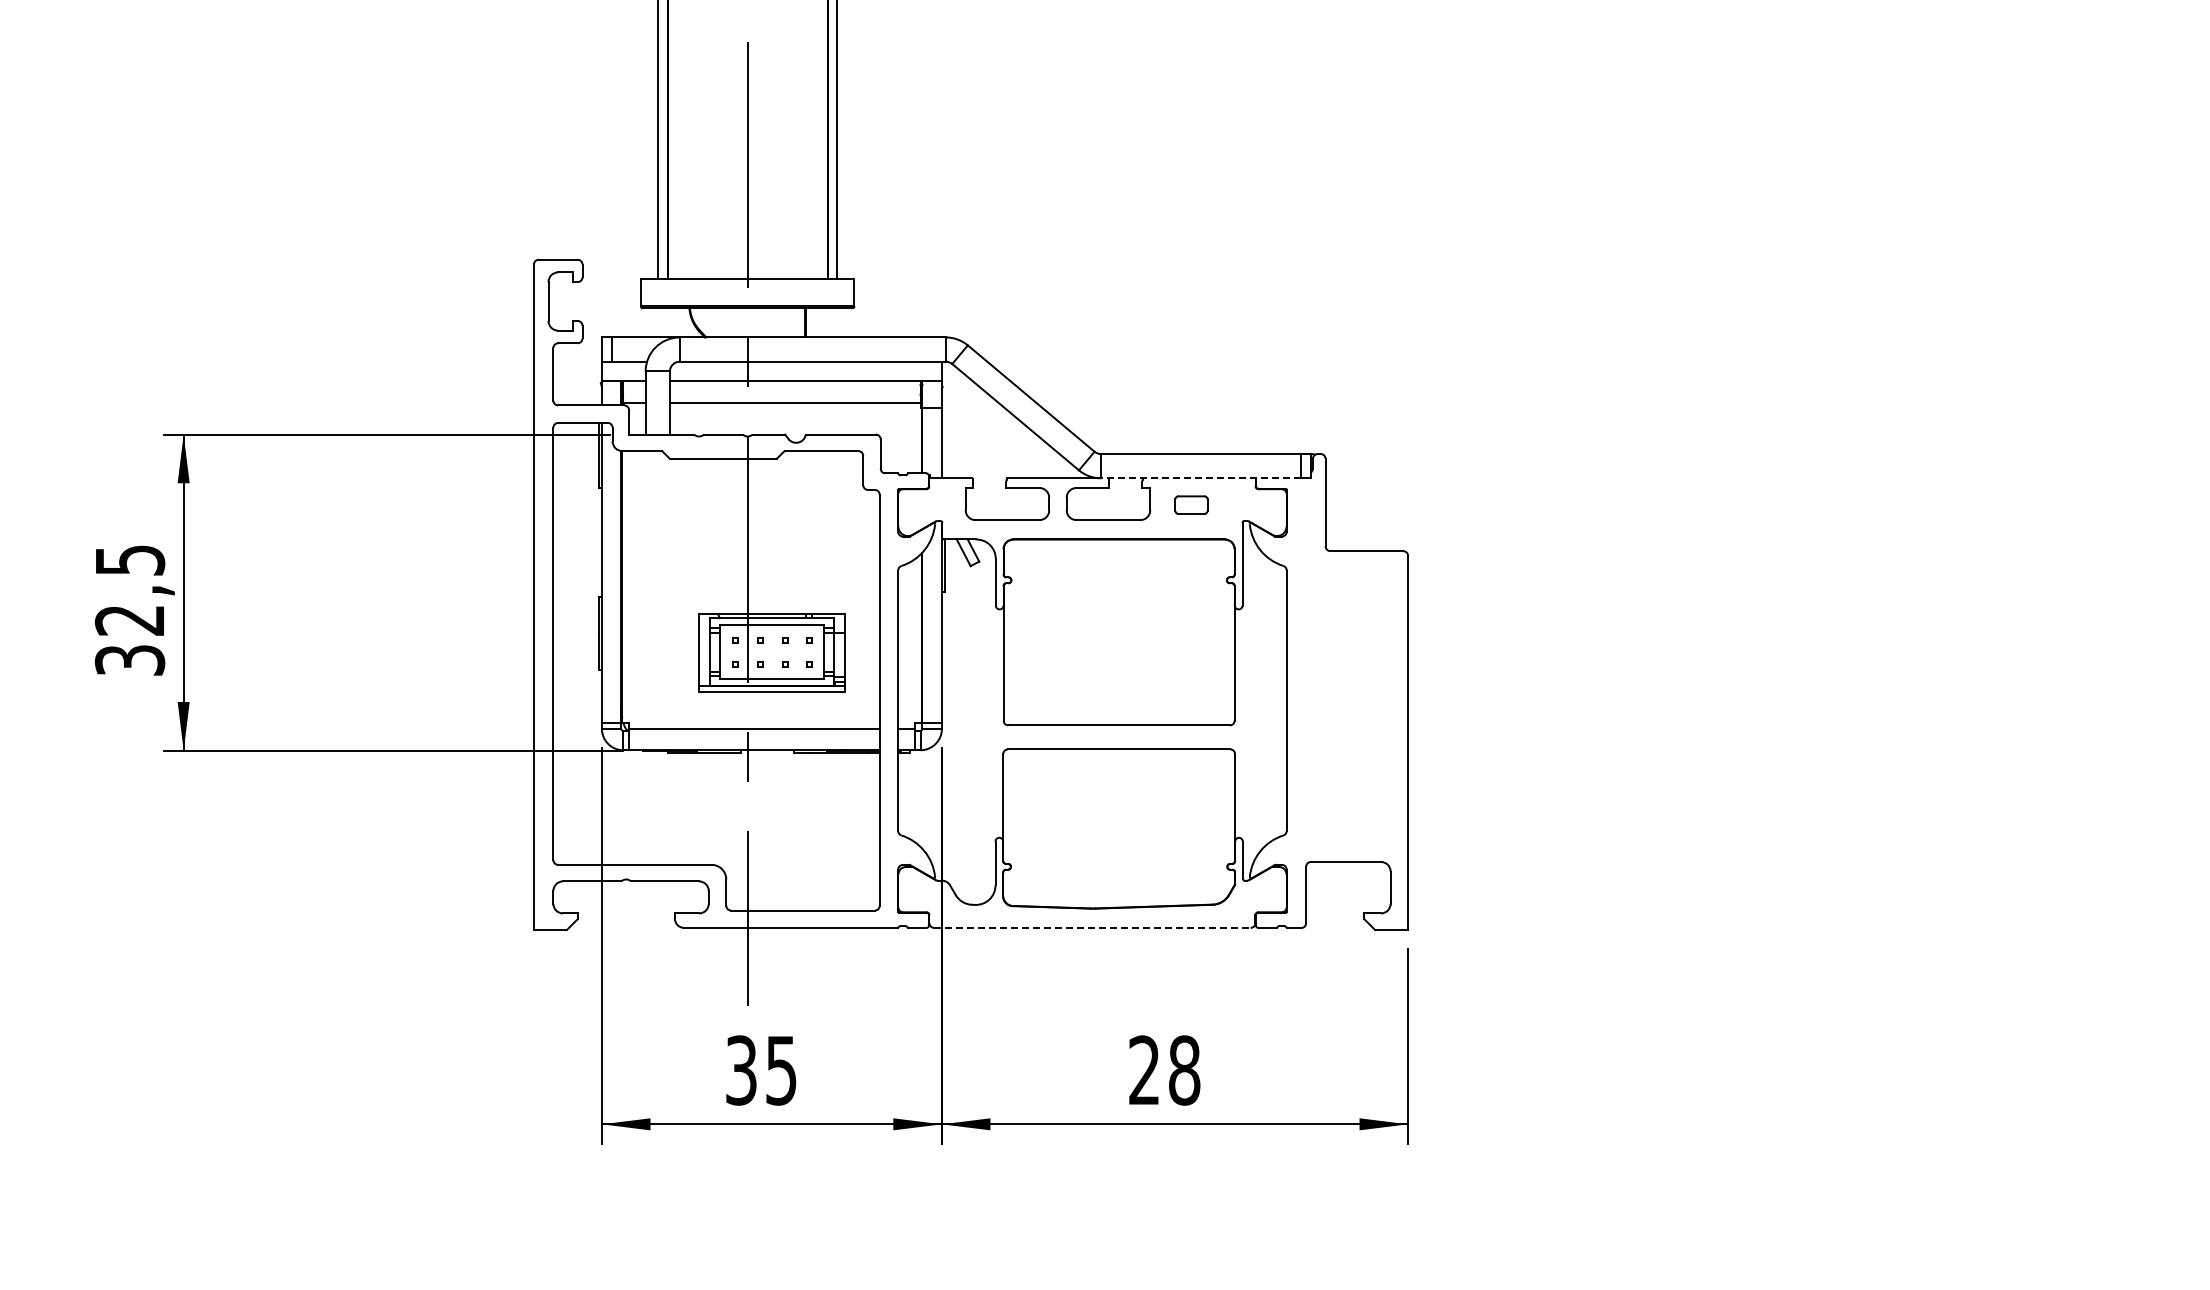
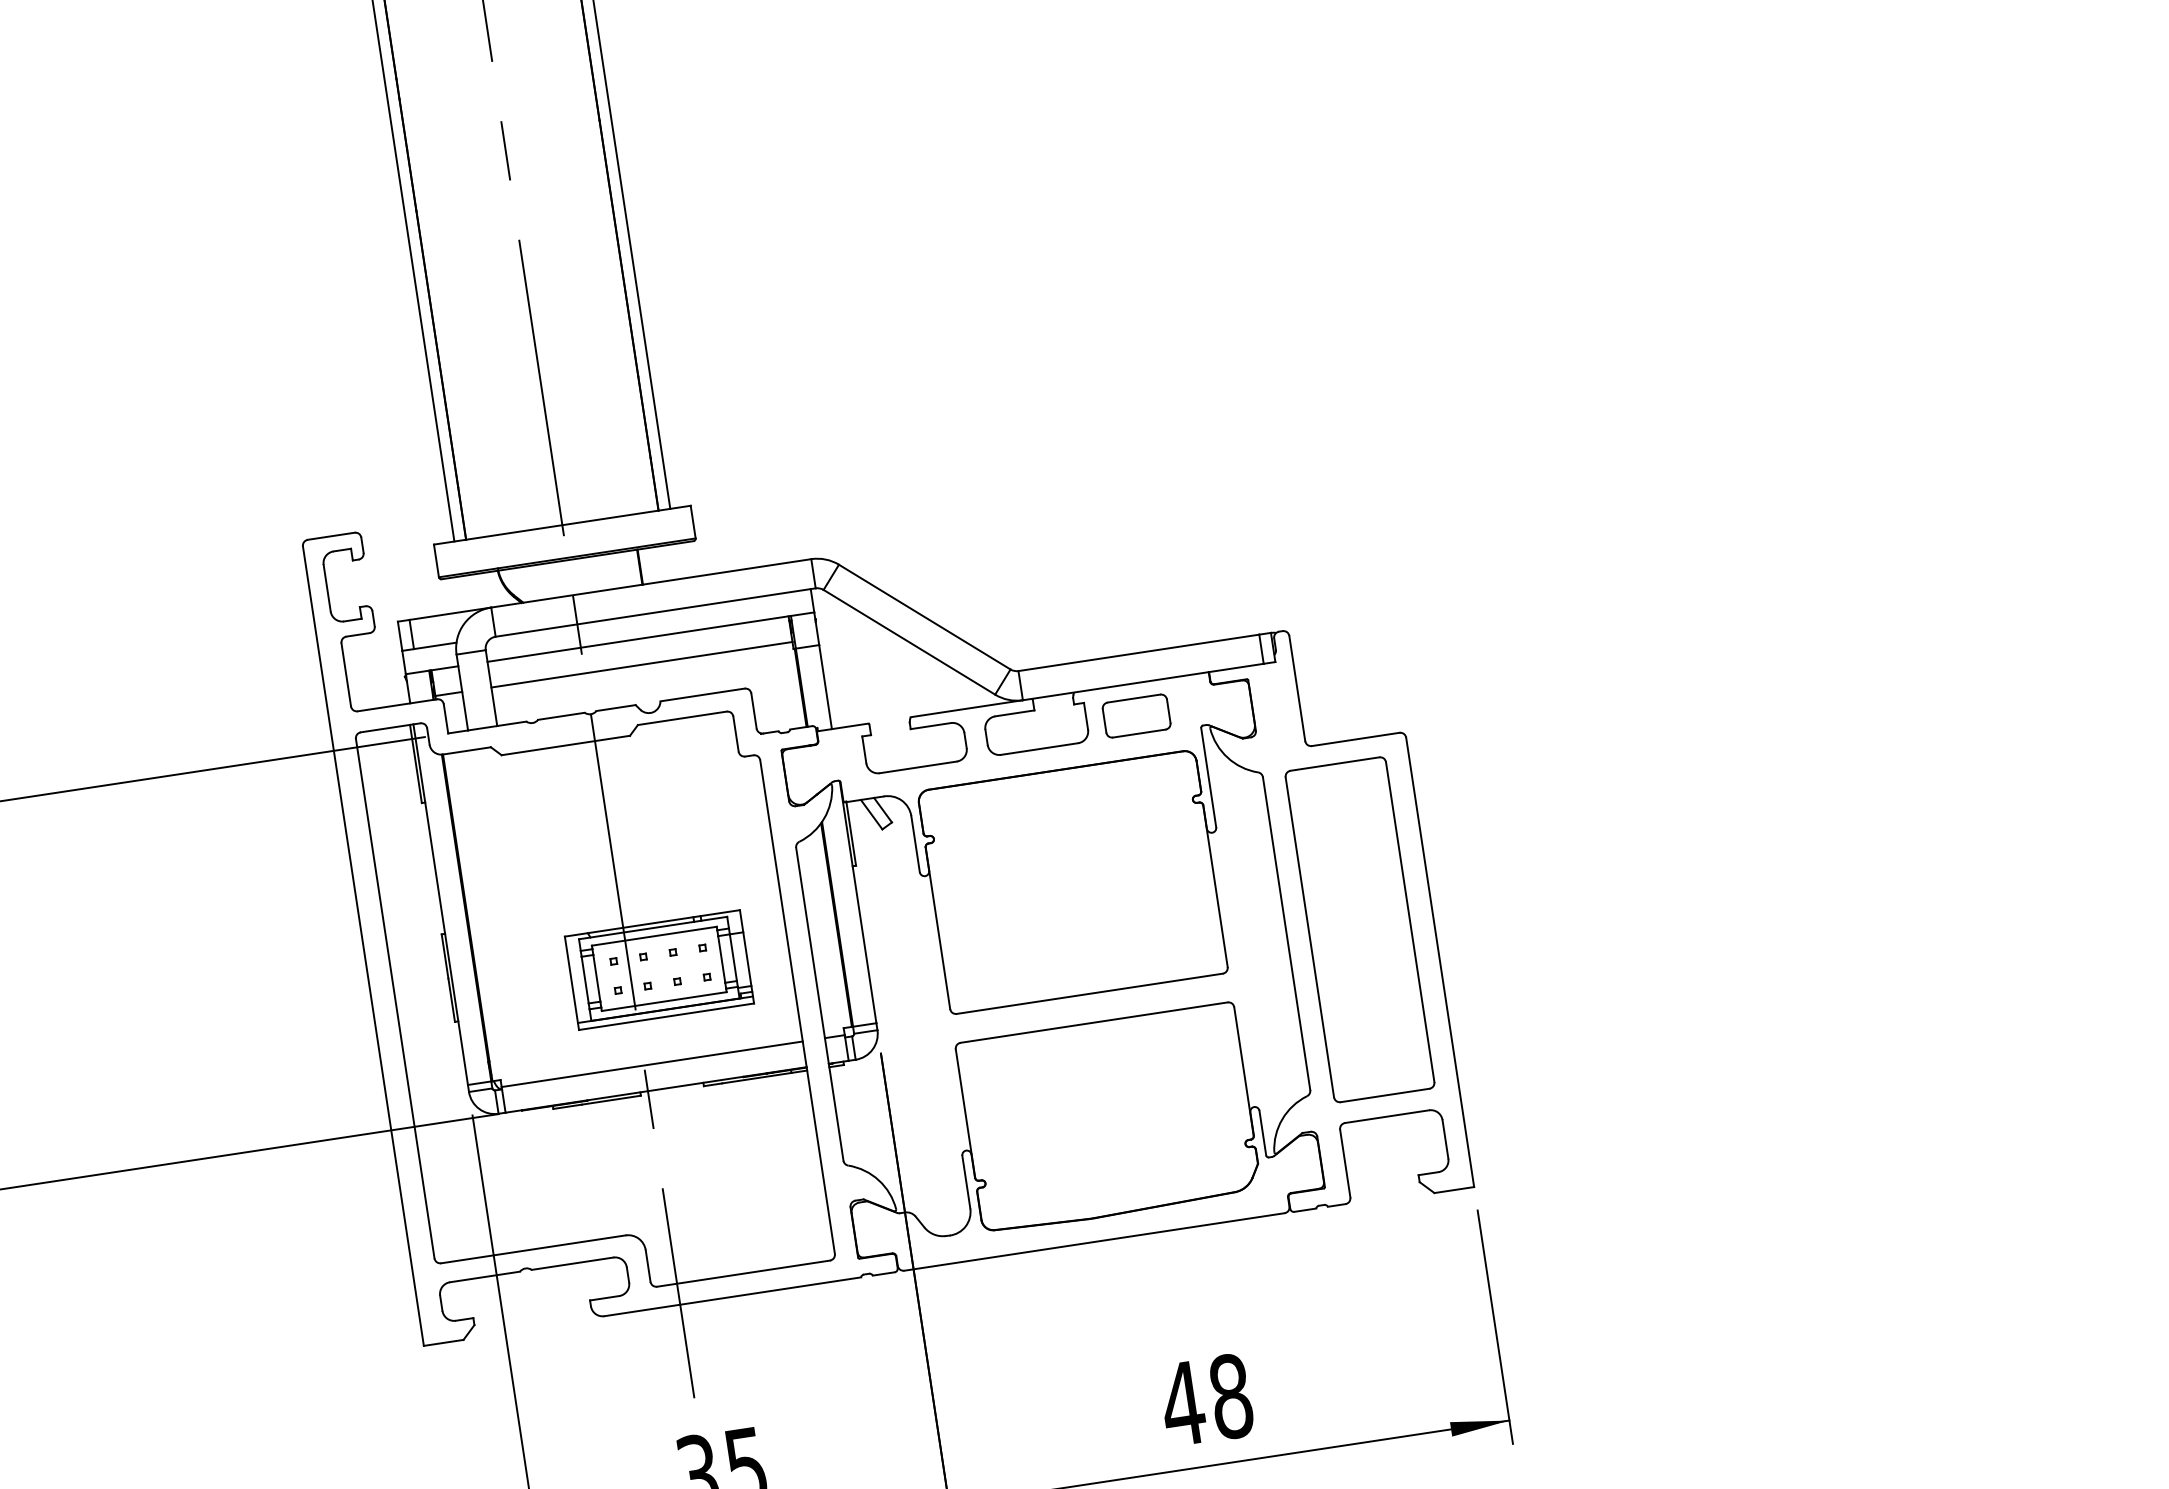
line: (1200, 478) -> (1142, 682), dashed -> solid
part: (1191, 504) -> (1136, 715), size x1.67
part: (1346, 706) -> (1359, 929), added
line: (1092, 927) -> (1094, 1241), dashed -> solid
text: (1144, 1069) -> (1182, 1402), 28 -> 48

